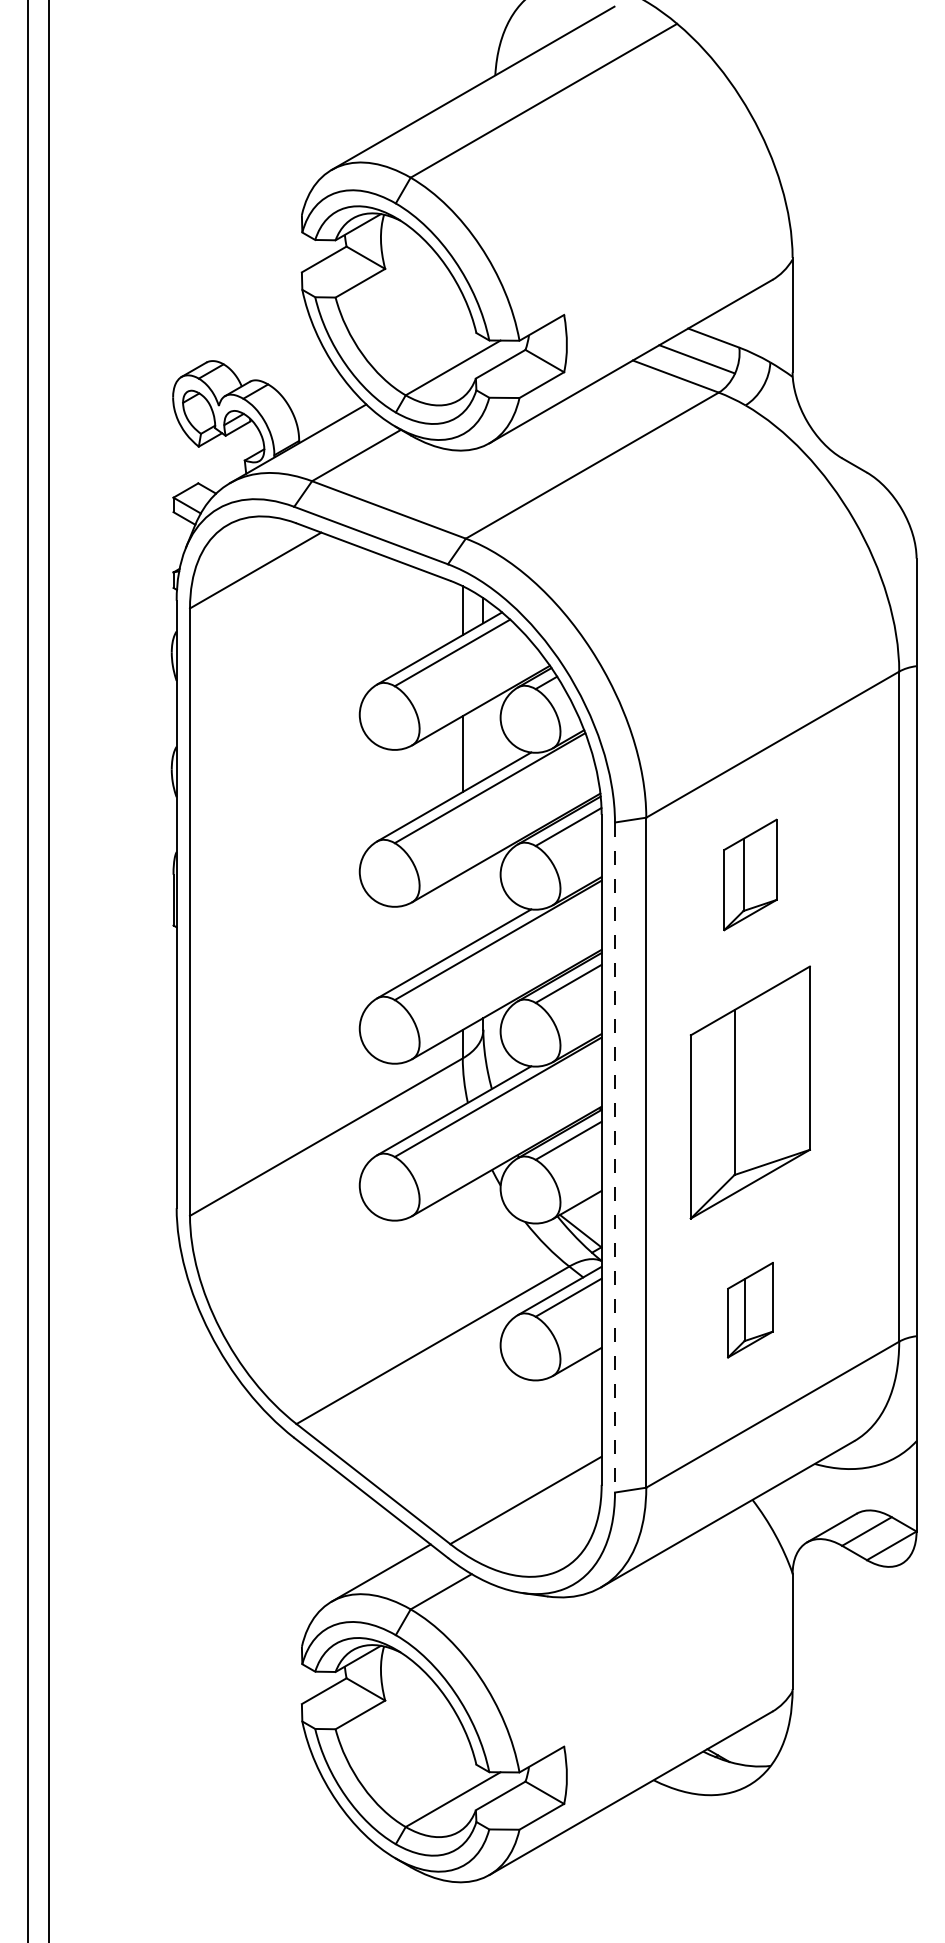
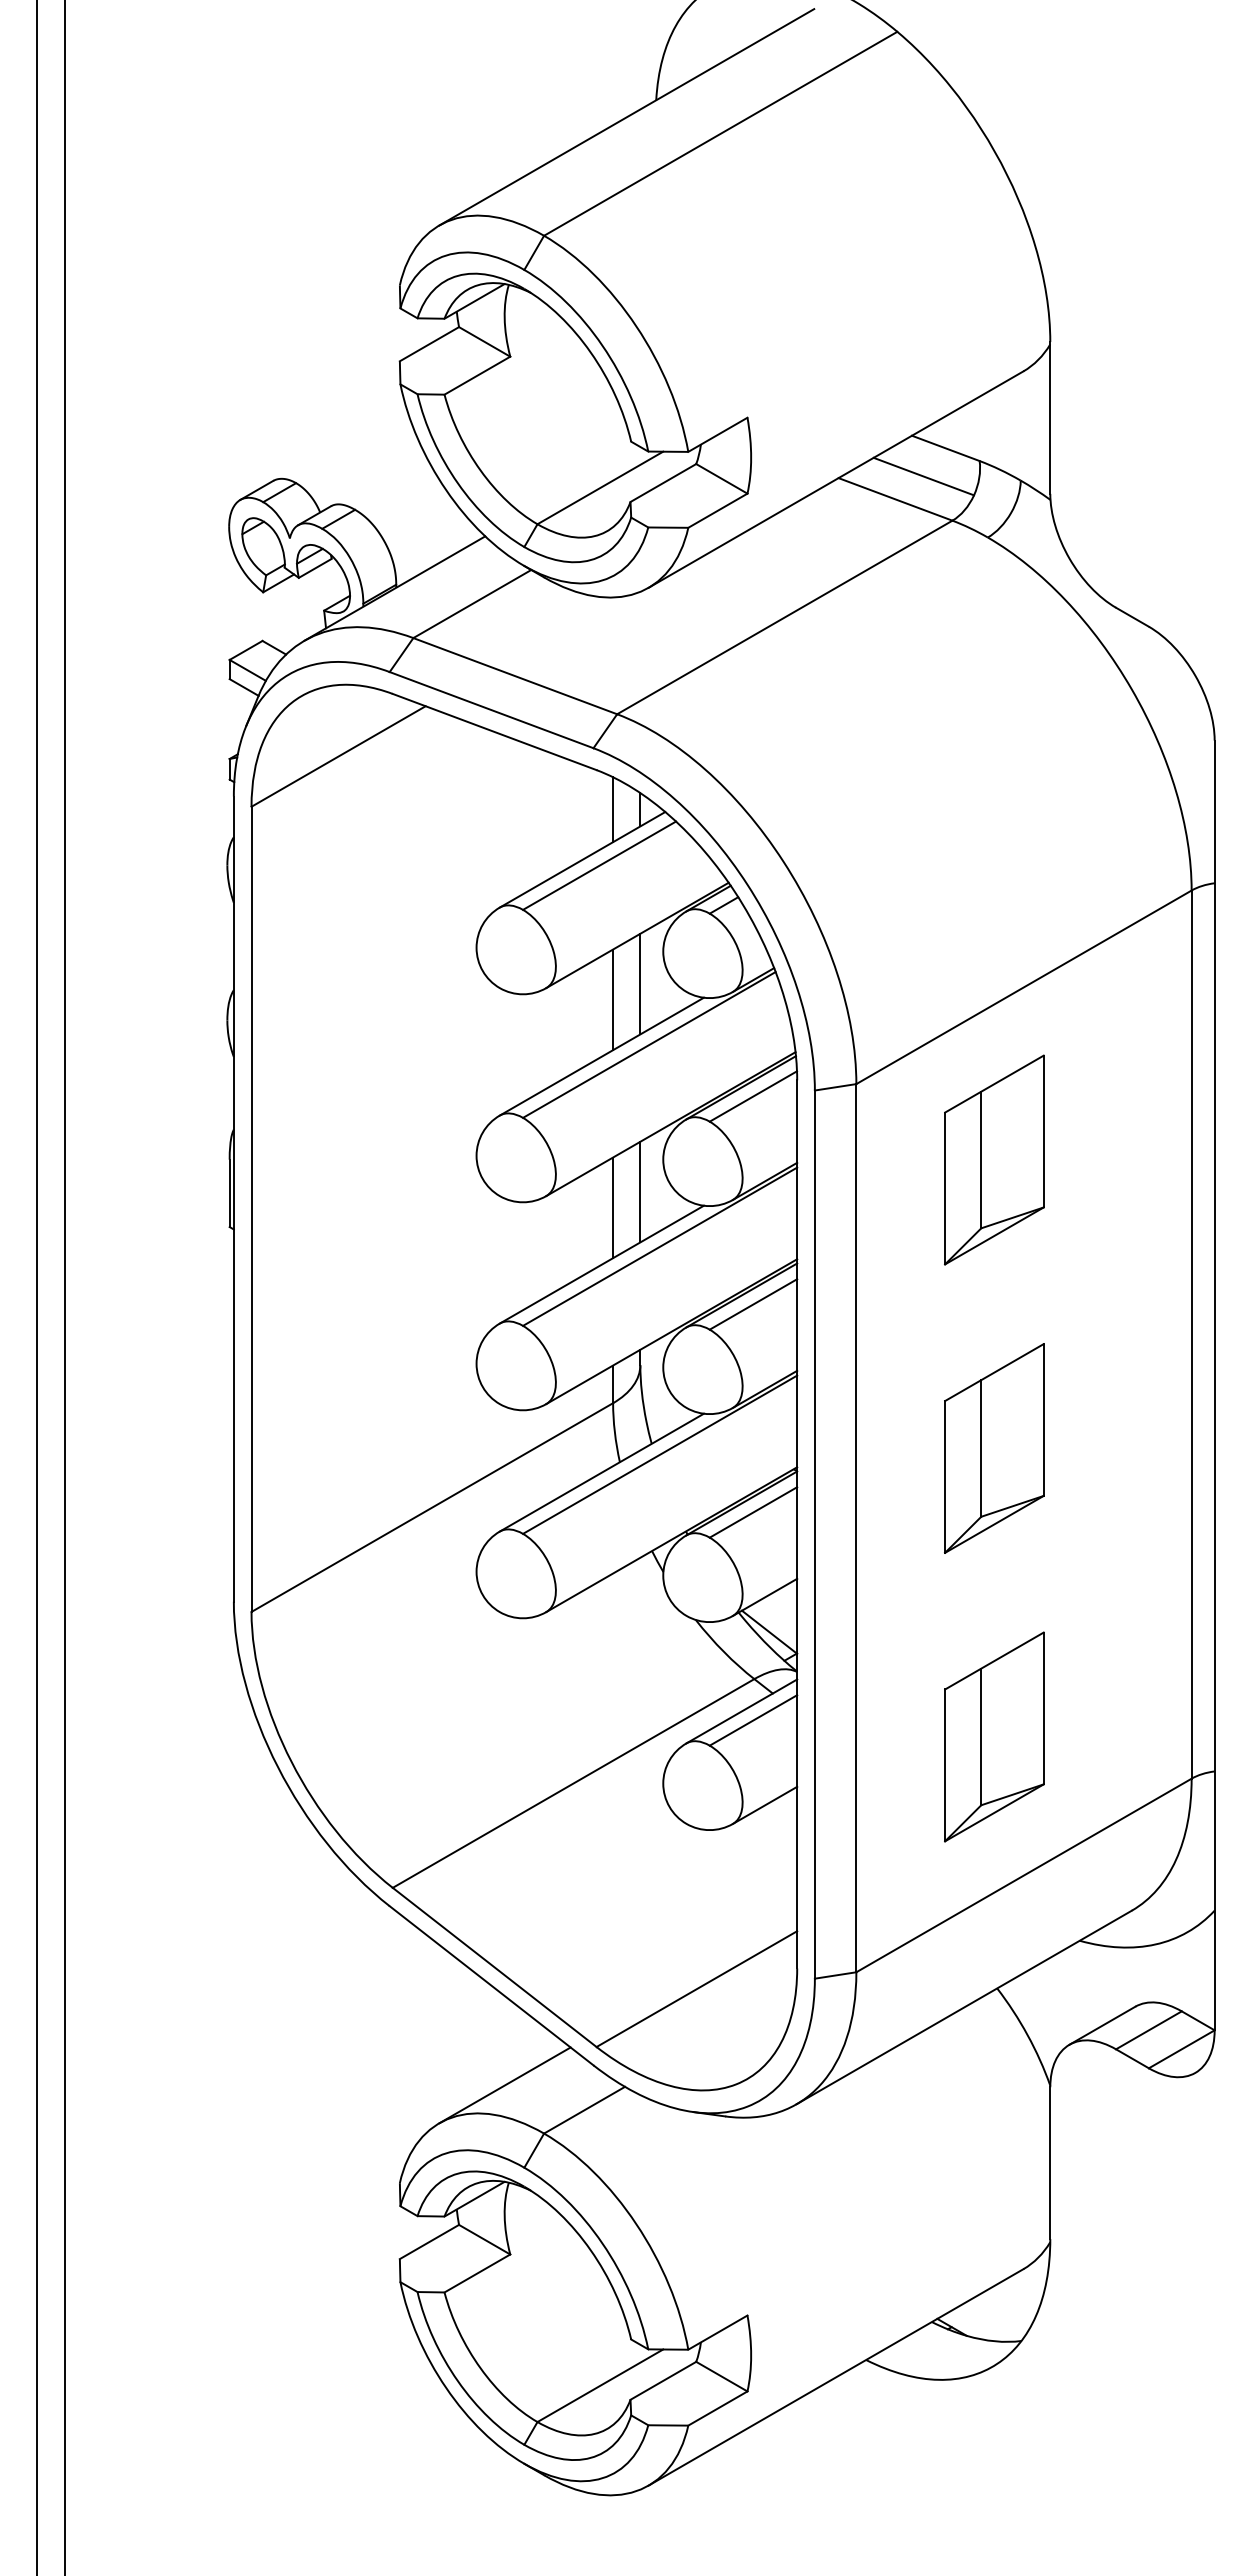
line: (483, 741) -> (640, 983), added
part: (750, 874) -> (994, 1159), size x1.43
line: (483, 898) -> (640, 1191), added
line: (463, 910) -> (613, 1207), added
part: (750, 1092) -> (994, 1448), size x0.62
line: (614, 1158) -> (814, 1535), dashed -> solid
part: (750, 1309) -> (994, 1736), size x1.67

